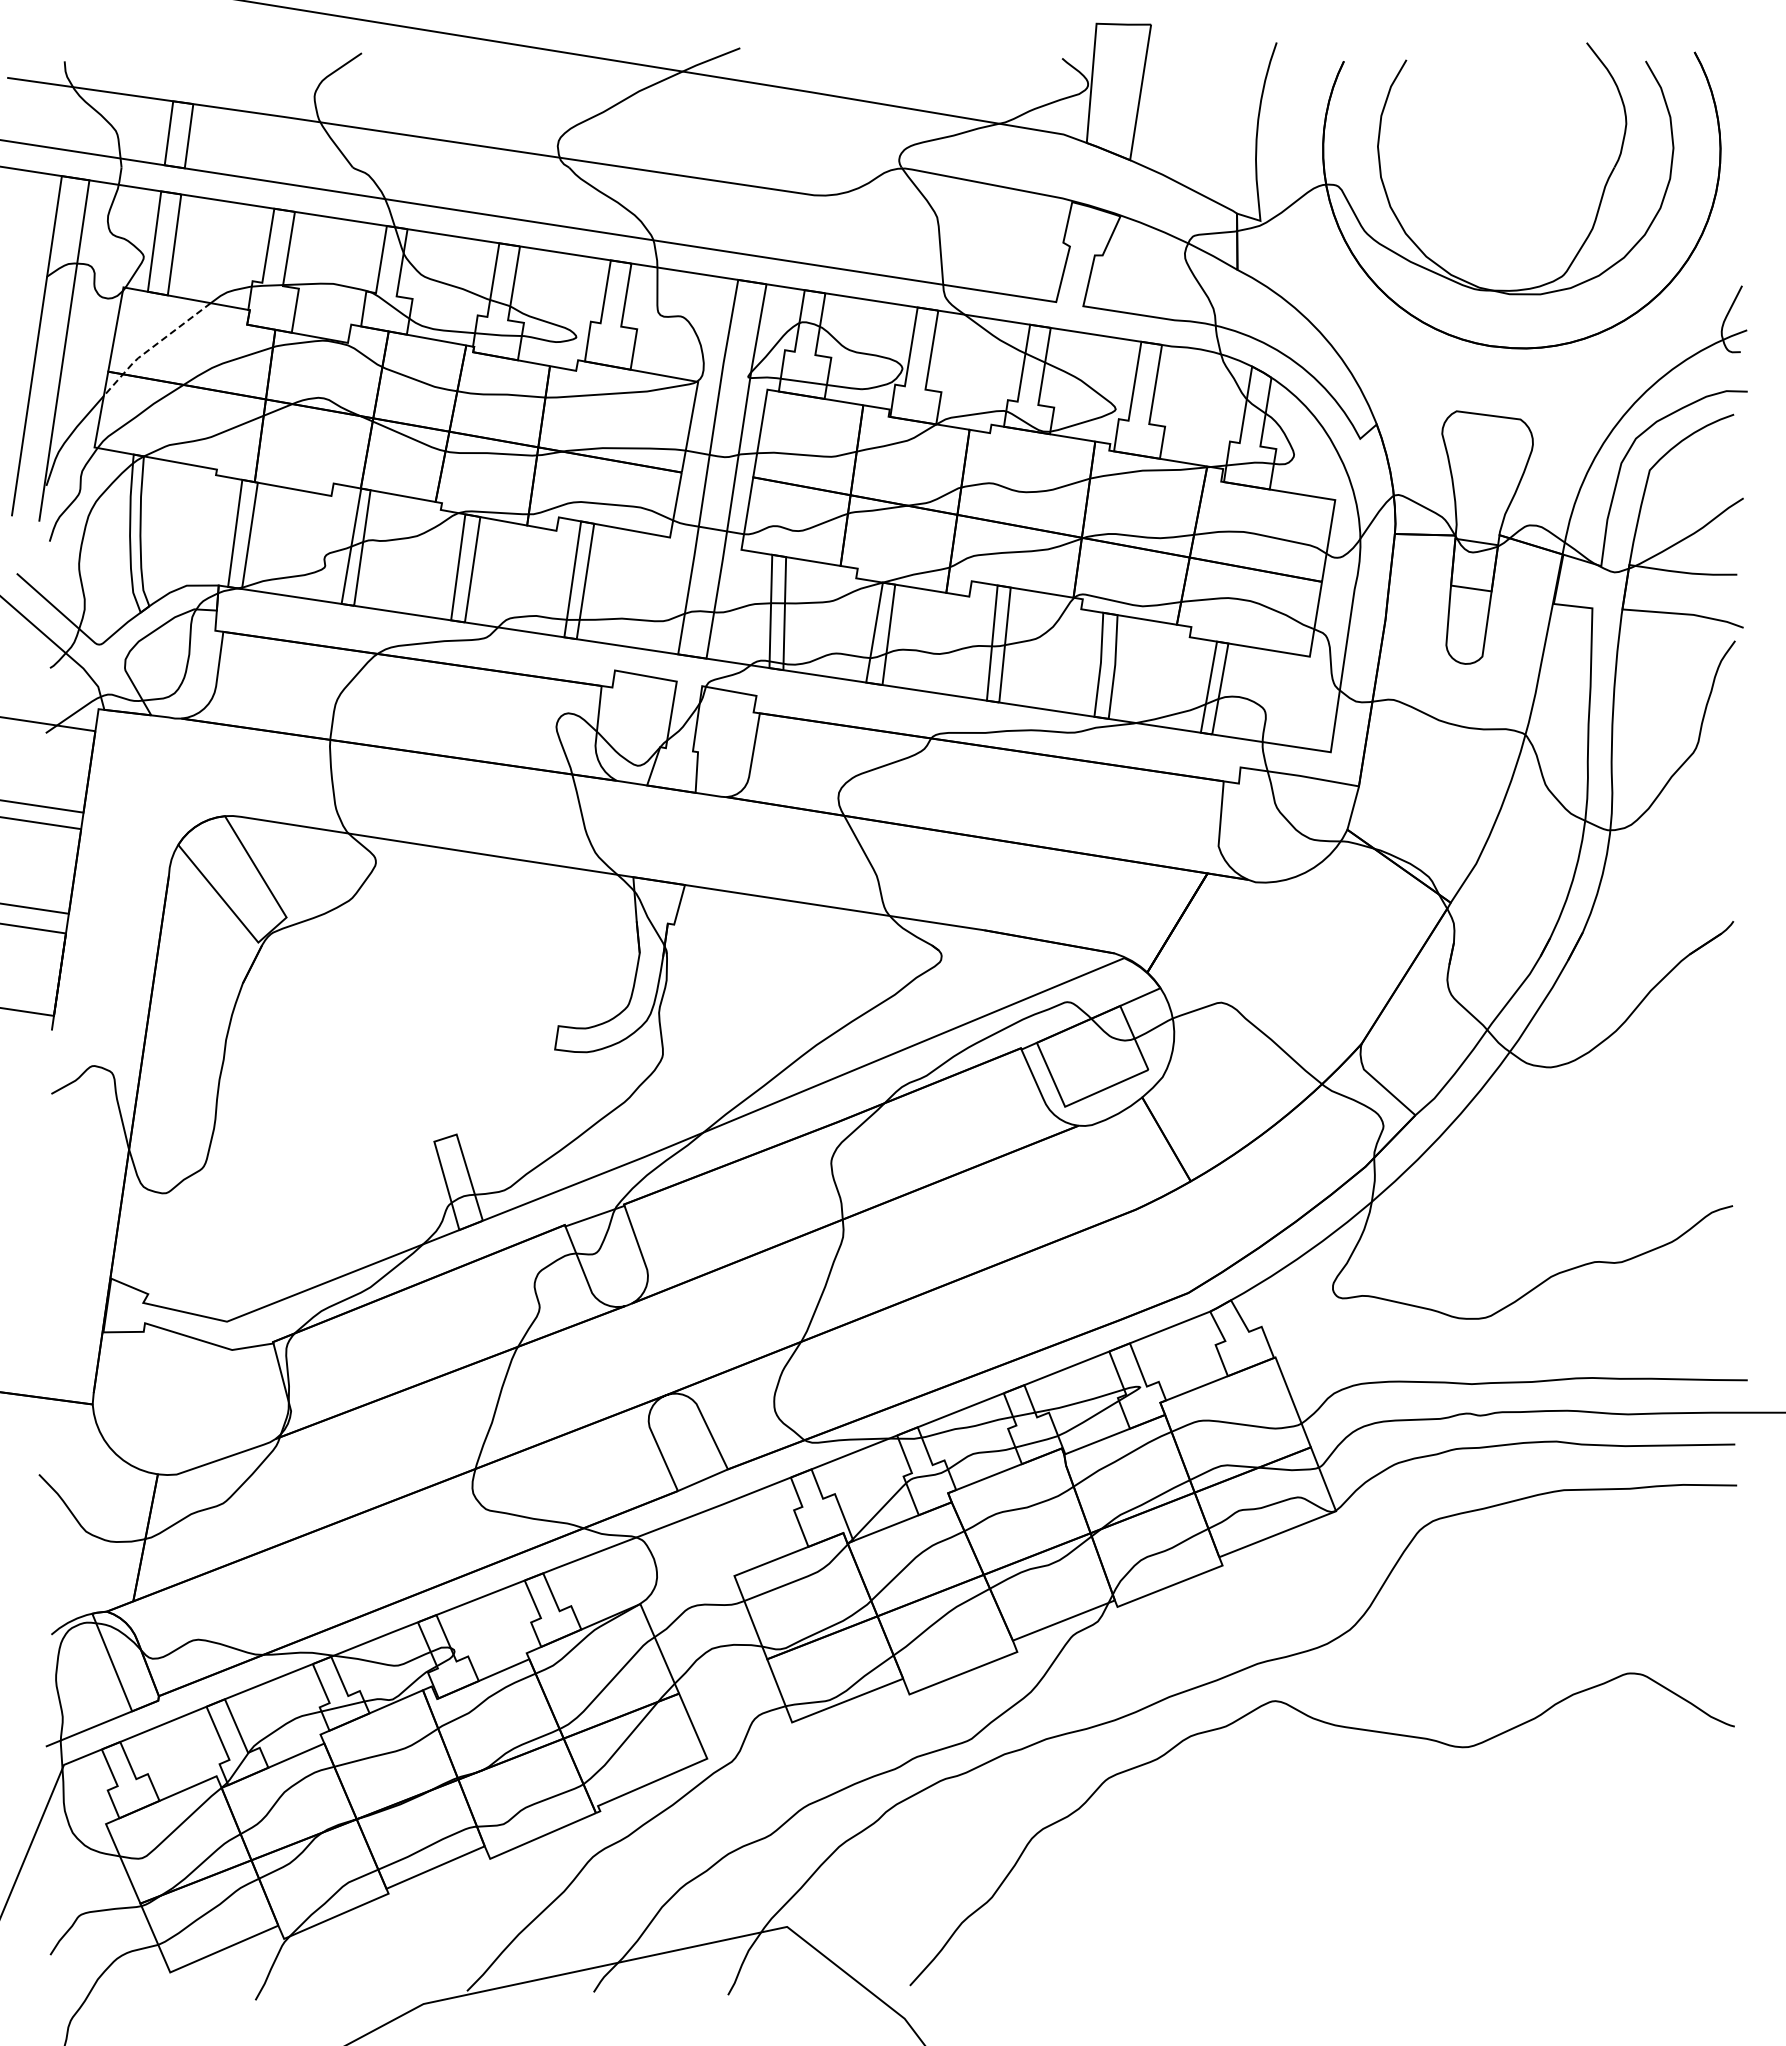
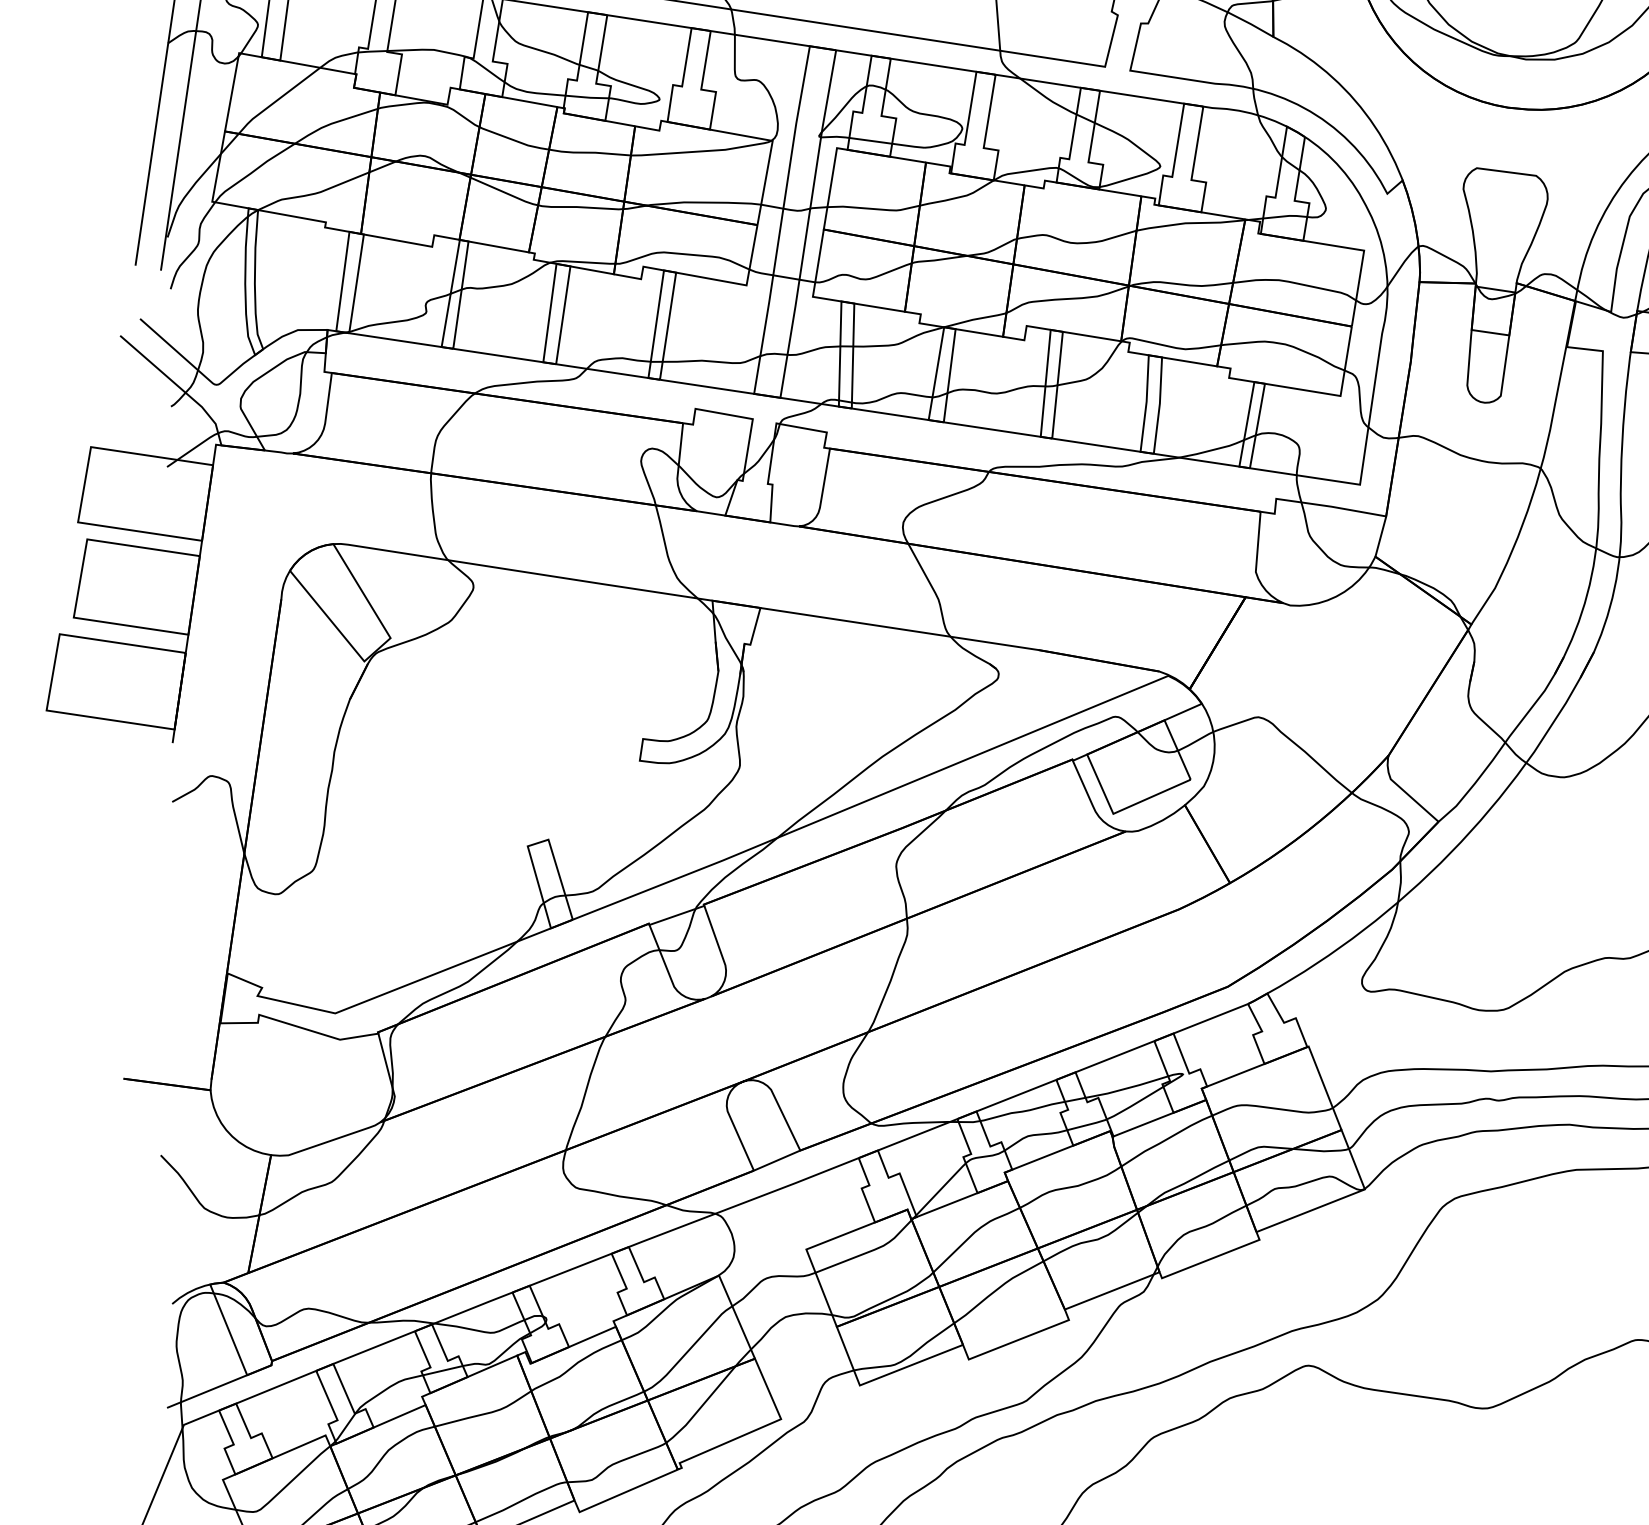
line: (153, 346) -> (267, 108), dashed -> solid

